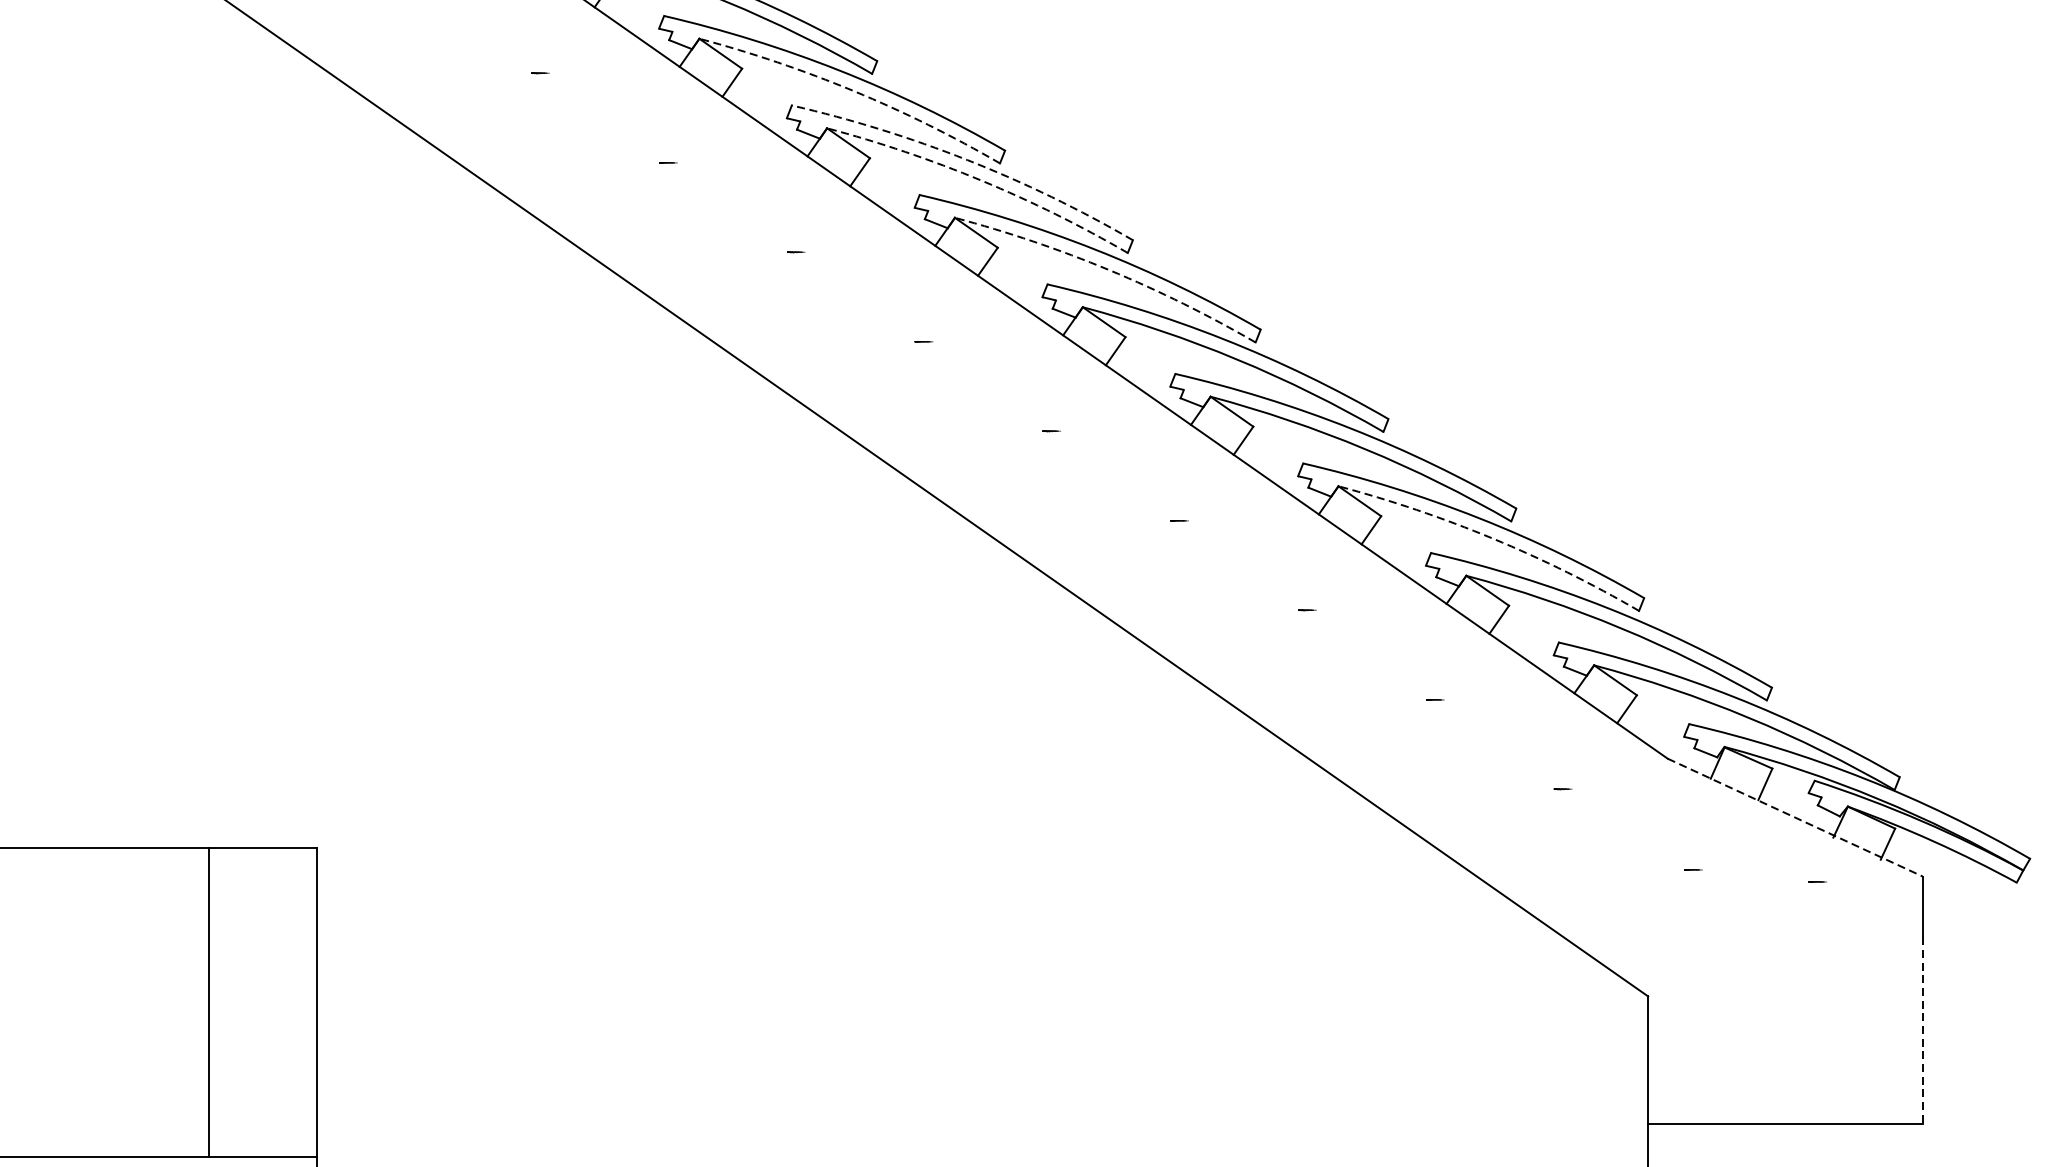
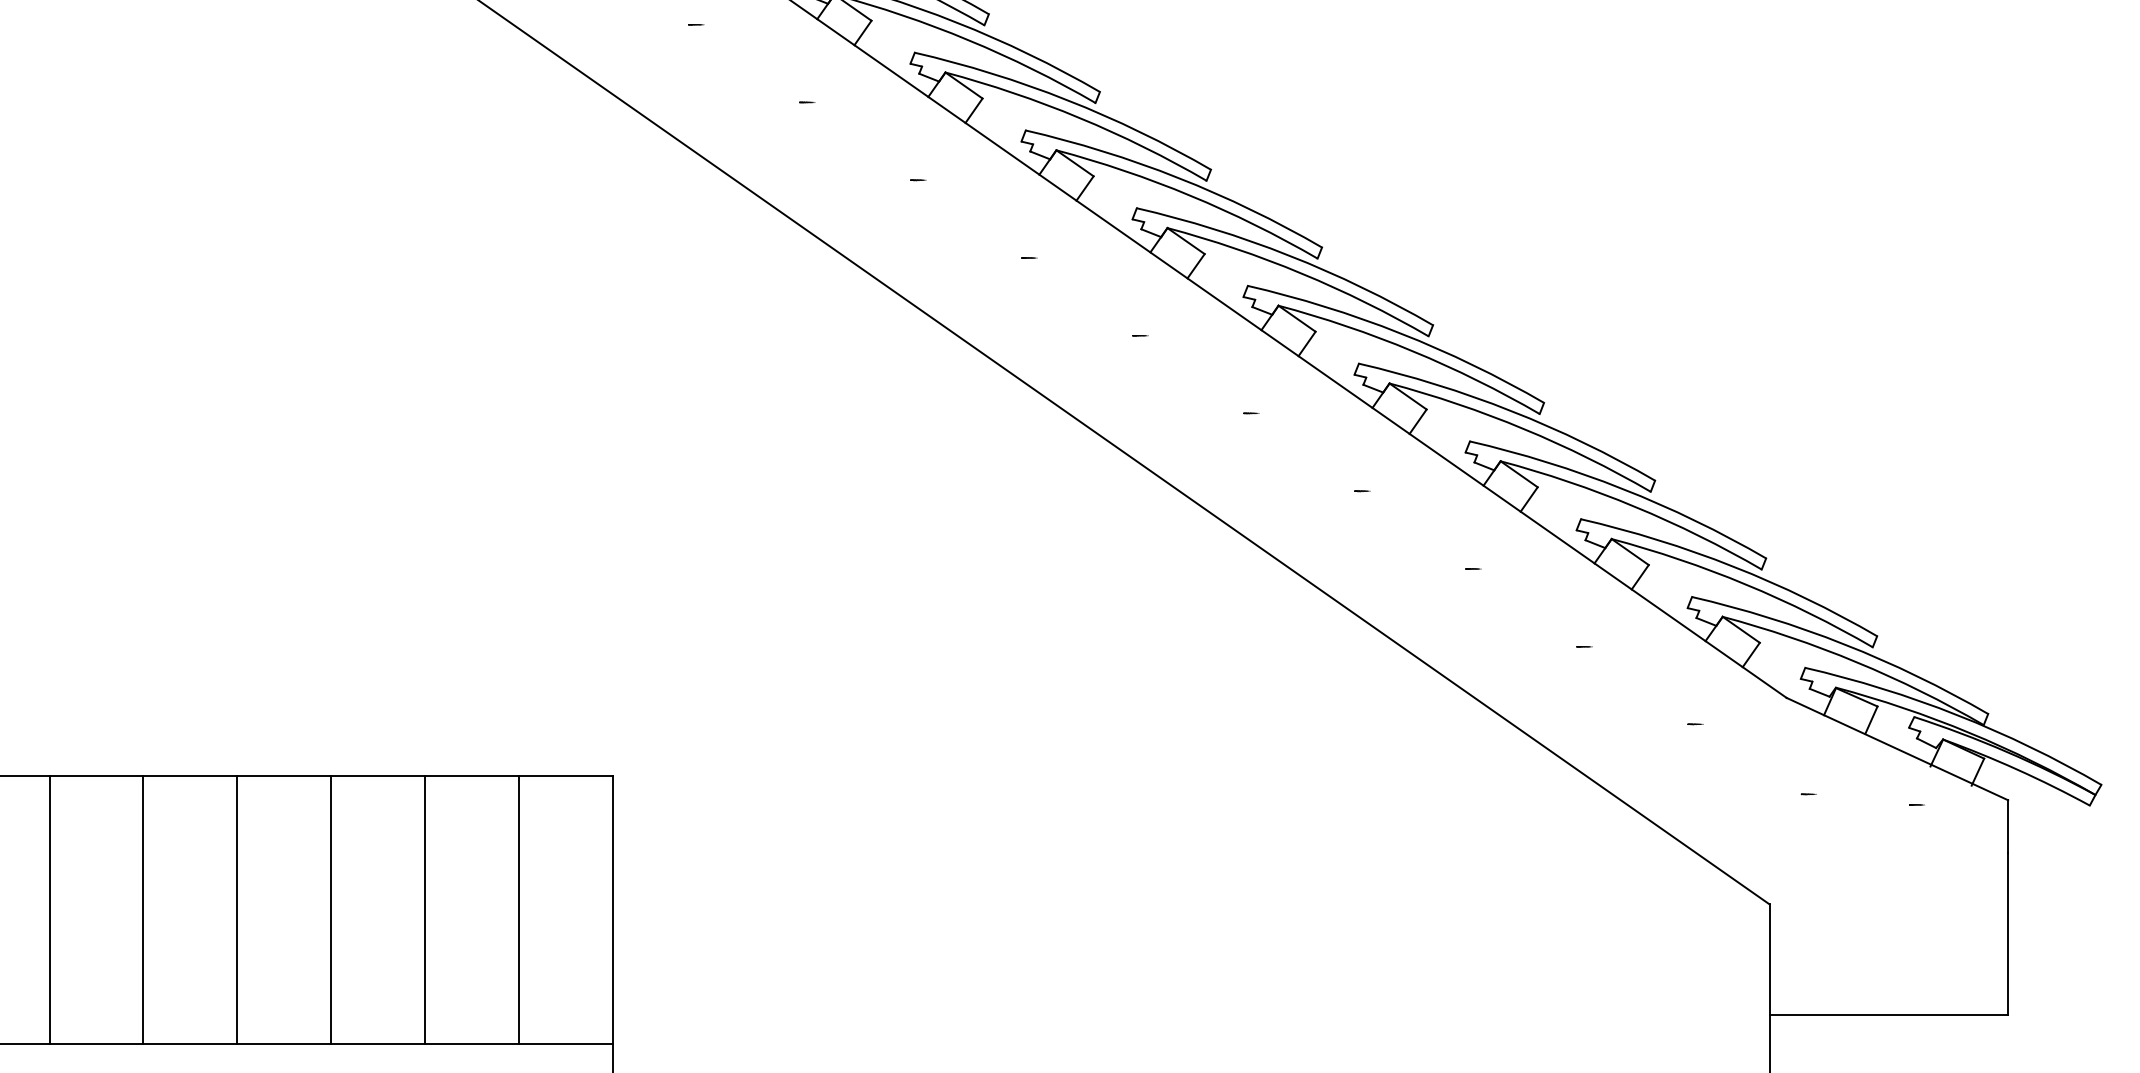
arc: (853, 91) -> (1079, 118), dashed -> solid
arc: (967, 159) -> (1178, 177), dashed -> solid
arc: (981, 180) -> (1190, 195), dashed -> solid
arc: (1109, 270) -> (1301, 273), dashed -> solid
arc: (1492, 538) -> (1634, 506), dashed -> solid
line: (1795, 818) -> (1897, 749), dashed -> solid
line: (100, 1002) -> (425, 909), added
line: (1923, 1031) -> (2008, 934), dashed -> solid

